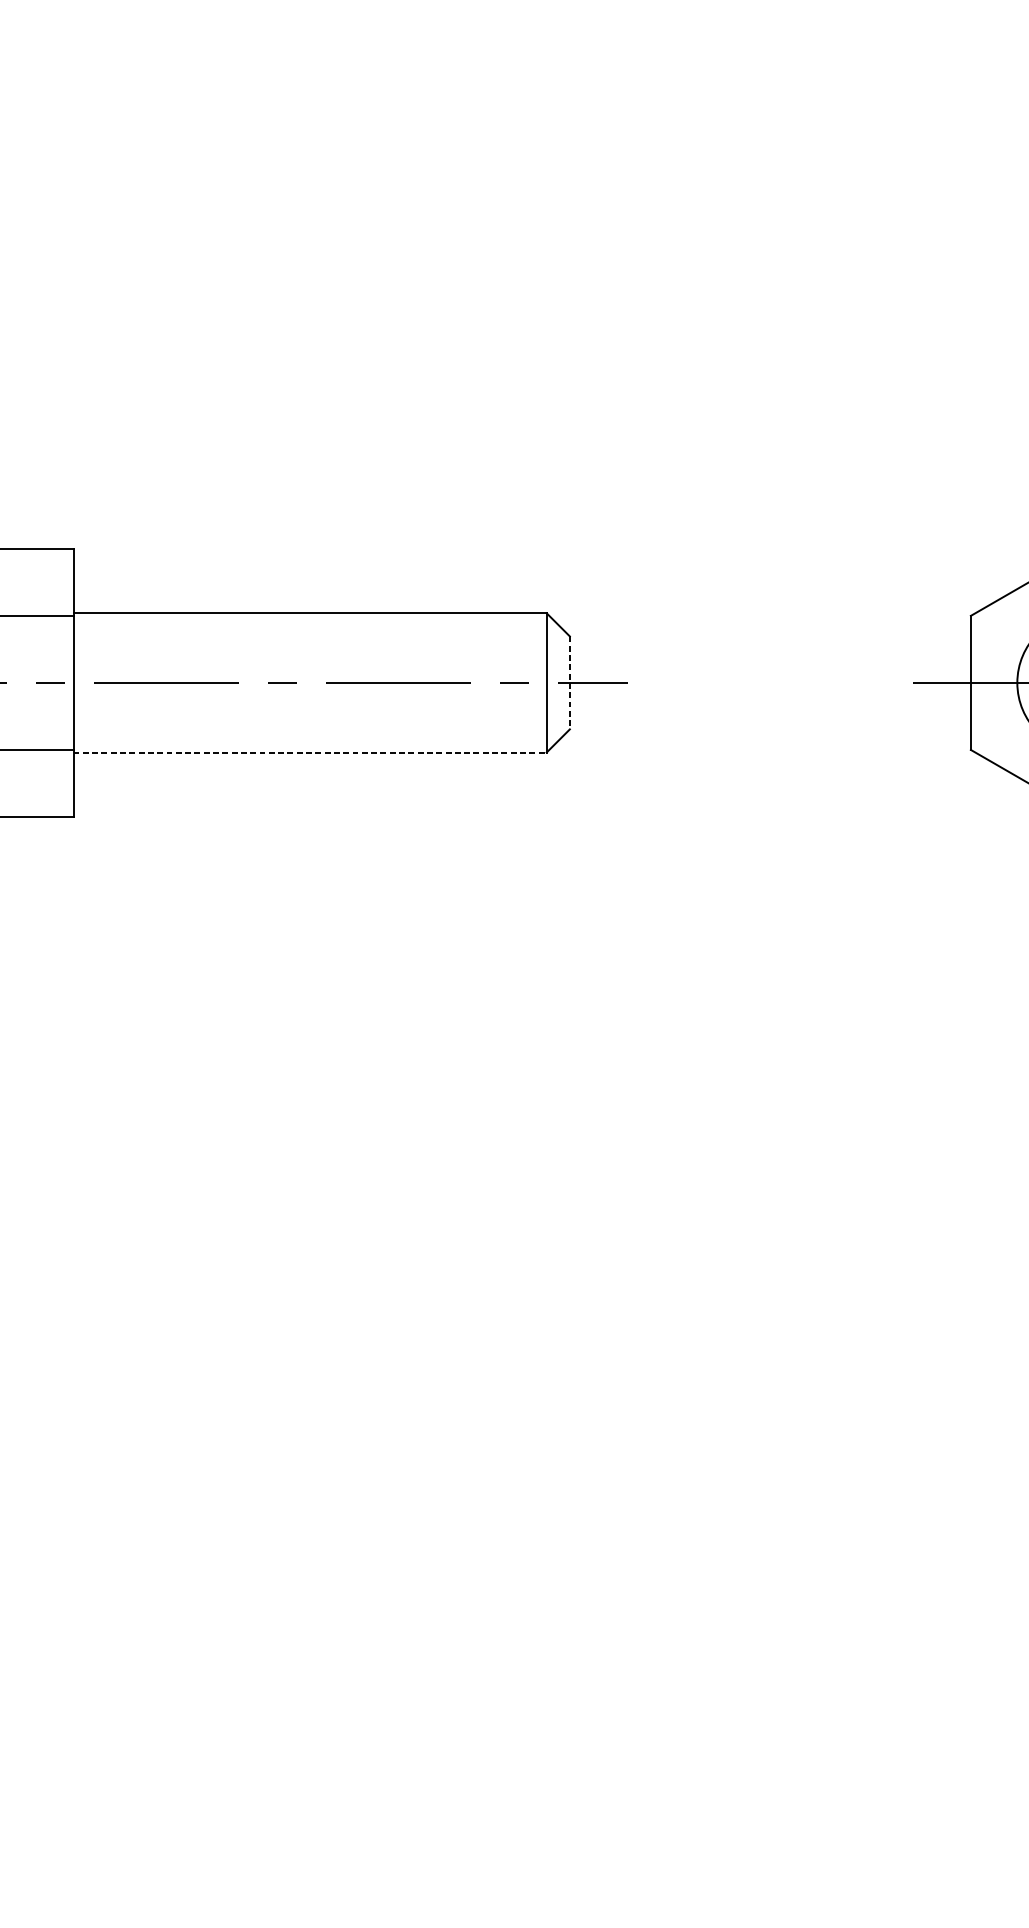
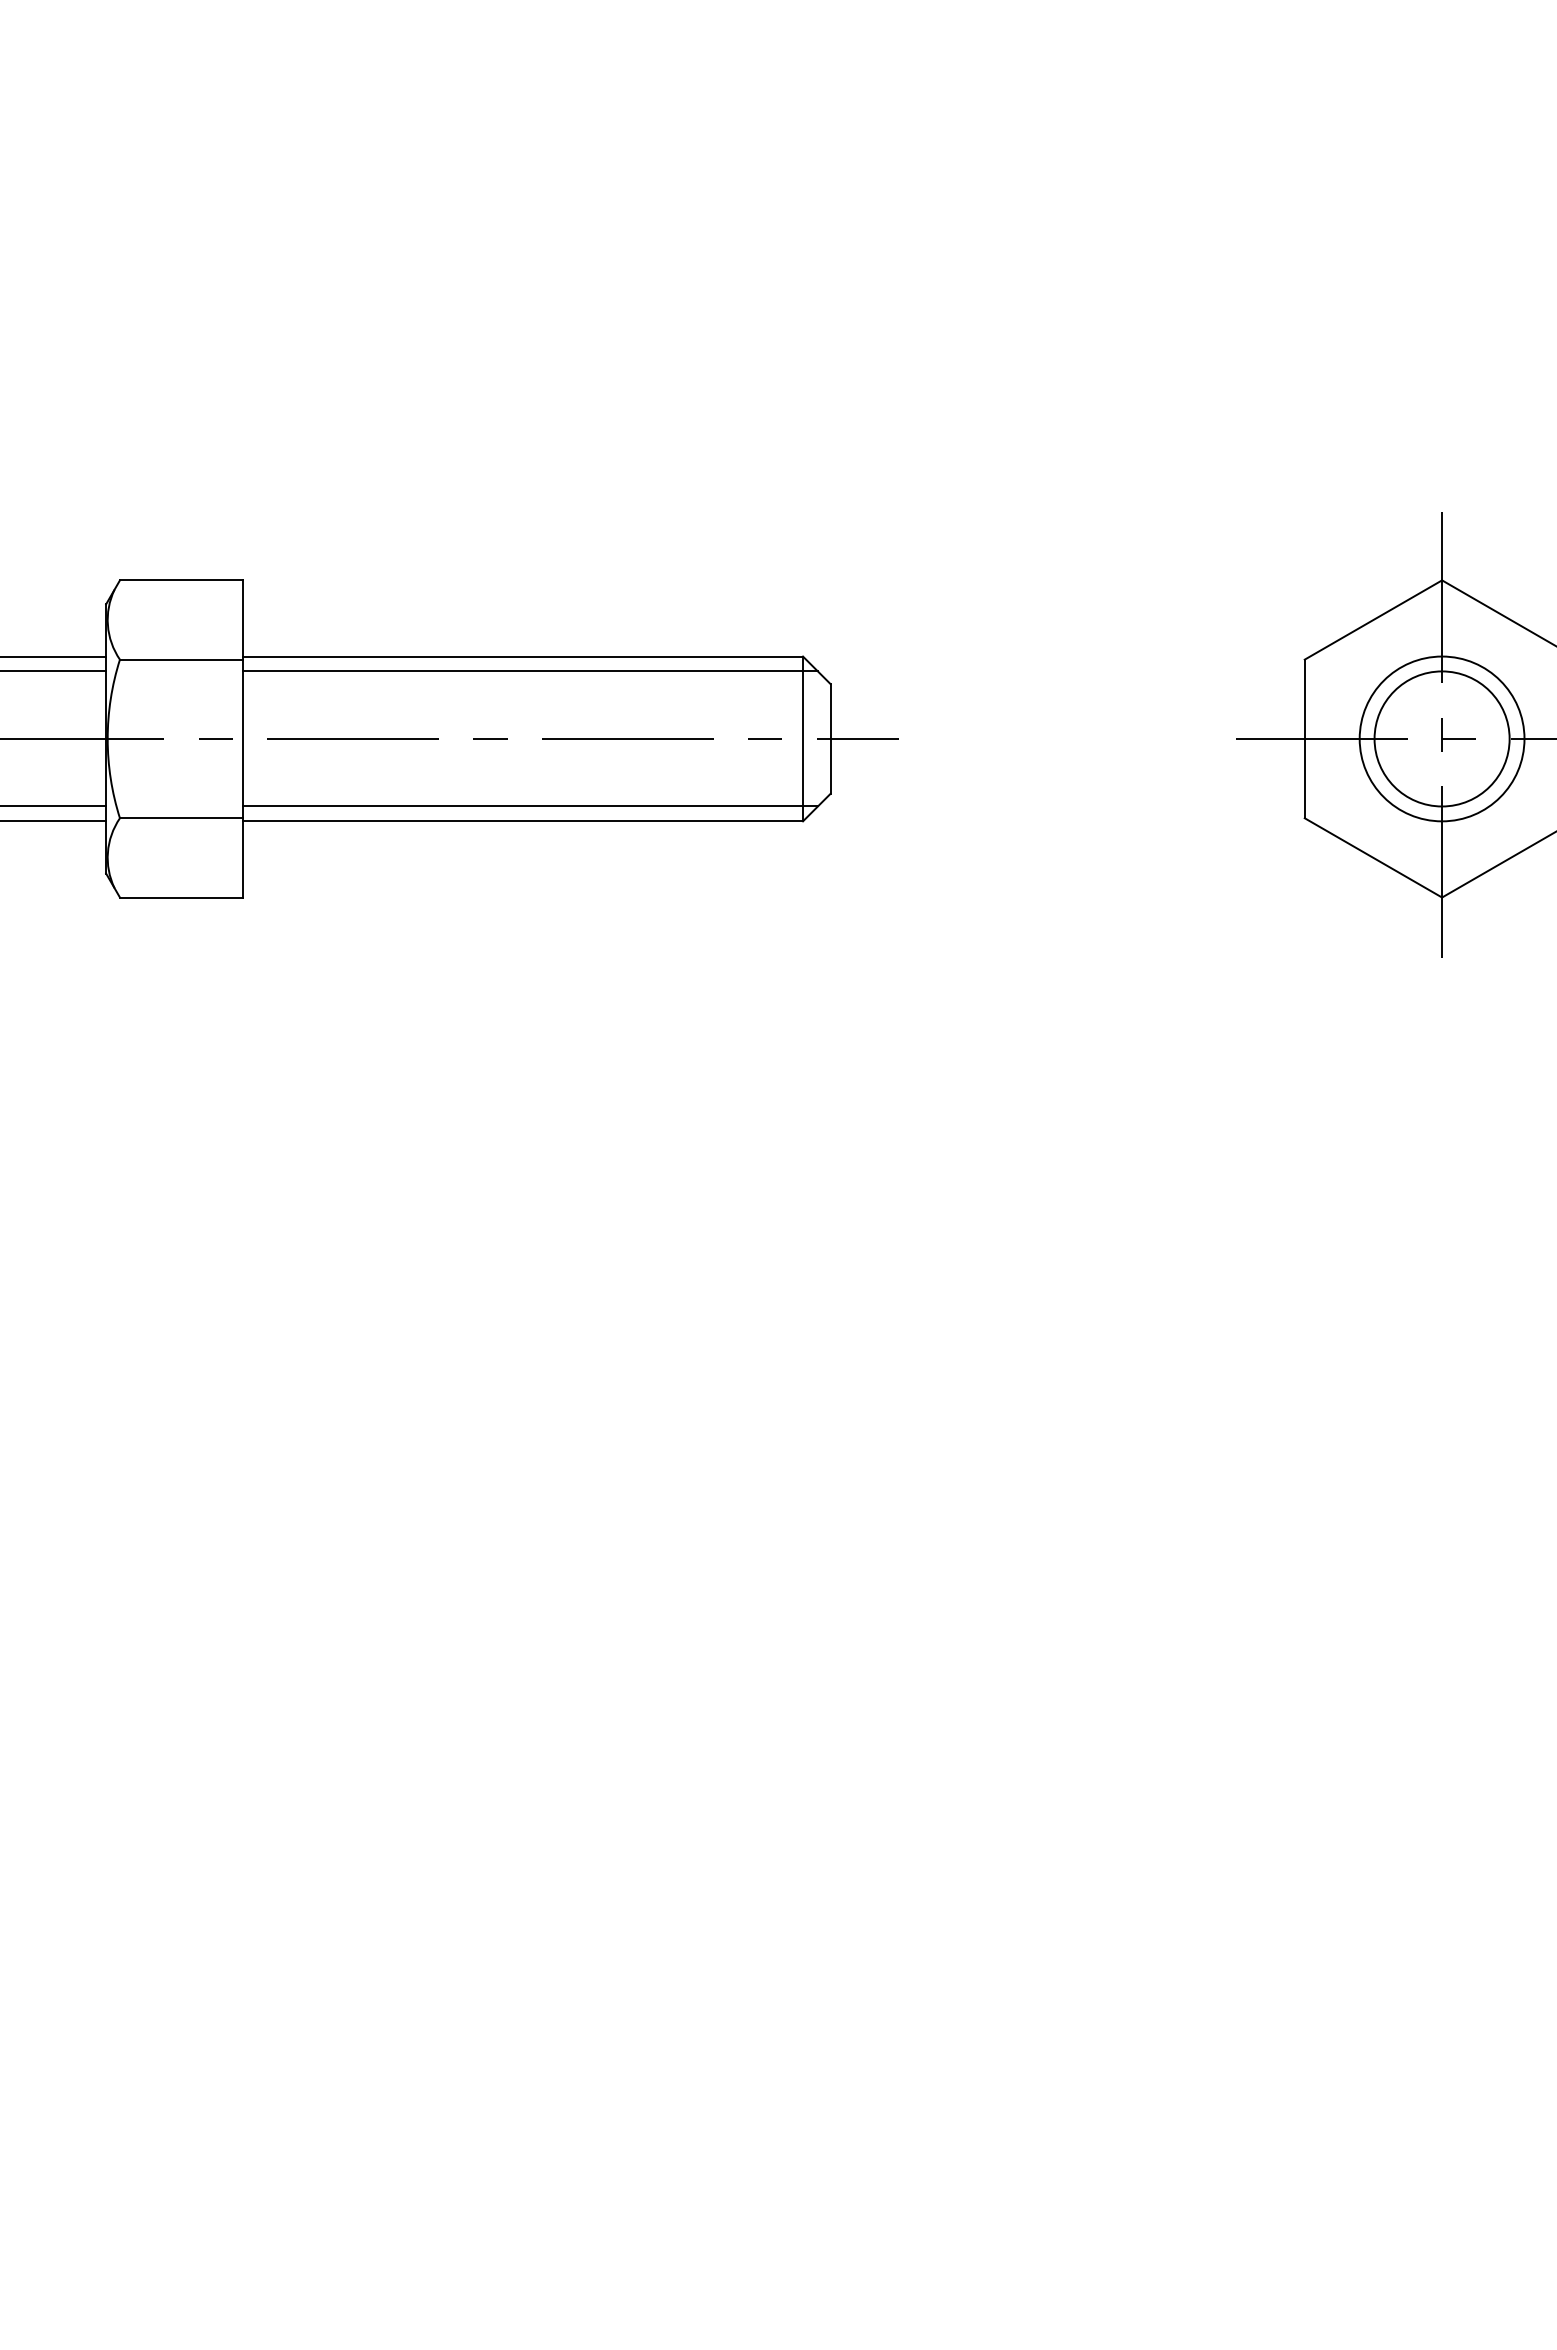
line: (316, 625) -> (530, 671), added
line: (569, 682) -> (830, 738), dashed -> solid
line: (316, 740) -> (530, 806), added
line: (310, 752) -> (523, 821), dashed -> solid

